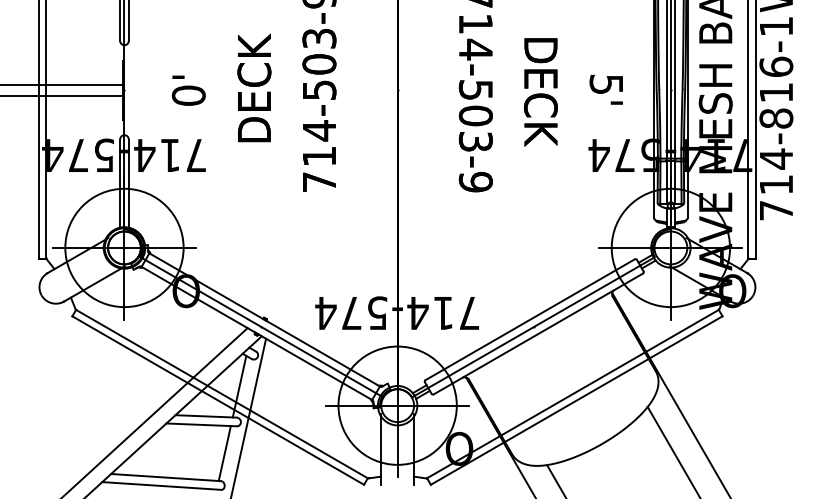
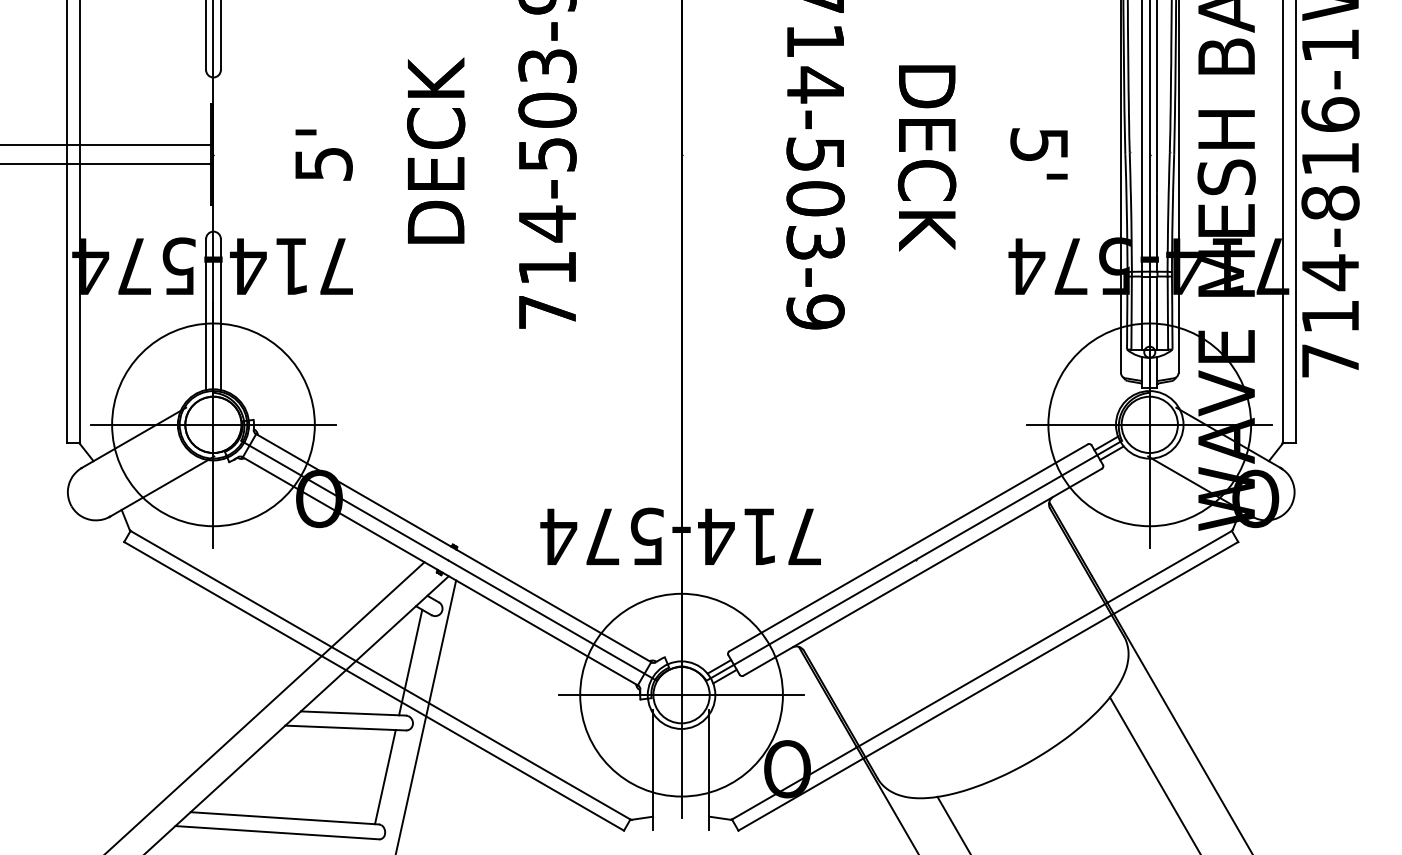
text: (188, 95) -> (323, 163), 0' -> 5'

